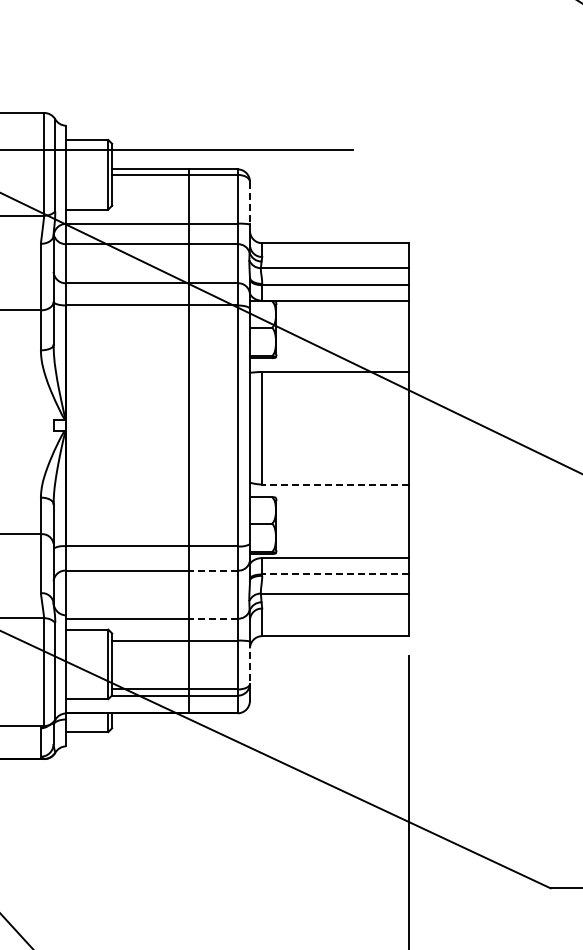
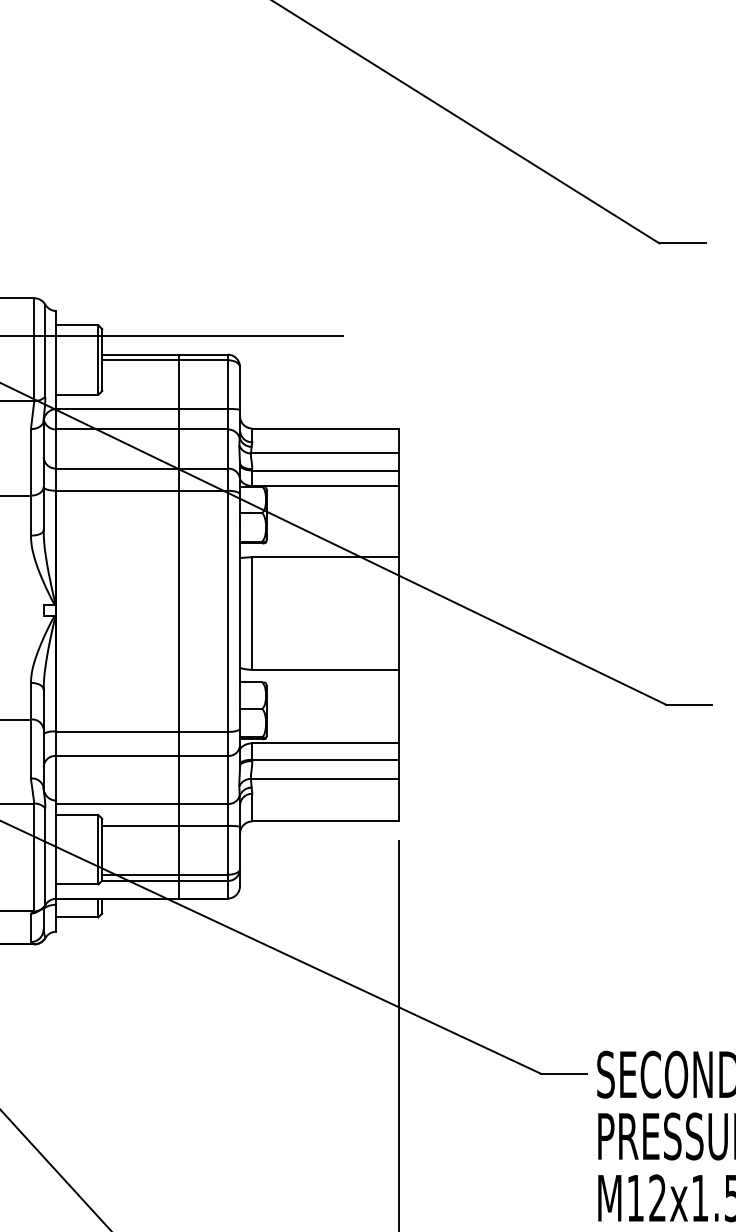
line: (250, 204) -> (240, 389), dashed -> solid
line: (335, 484) -> (325, 669), dashed -> solid
line: (213, 570) -> (203, 755), dashed -> solid
line: (335, 574) -> (325, 759), dashed -> solid
line: (213, 619) -> (203, 804), dashed -> solid
line: (250, 663) -> (240, 848), dashed -> solid

